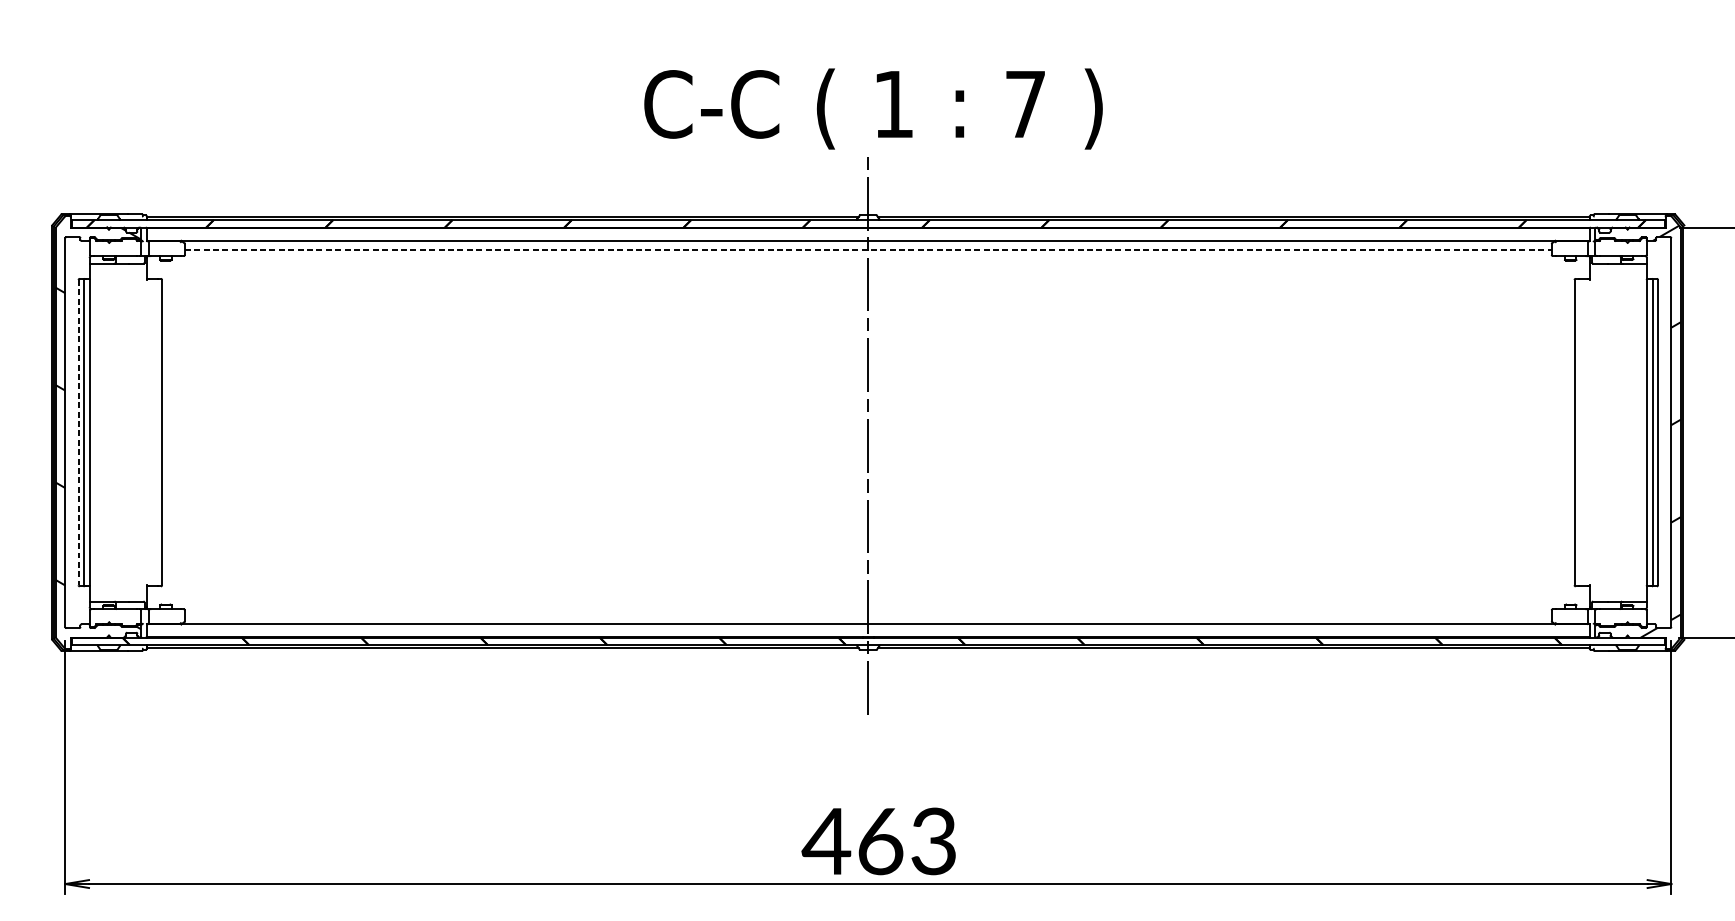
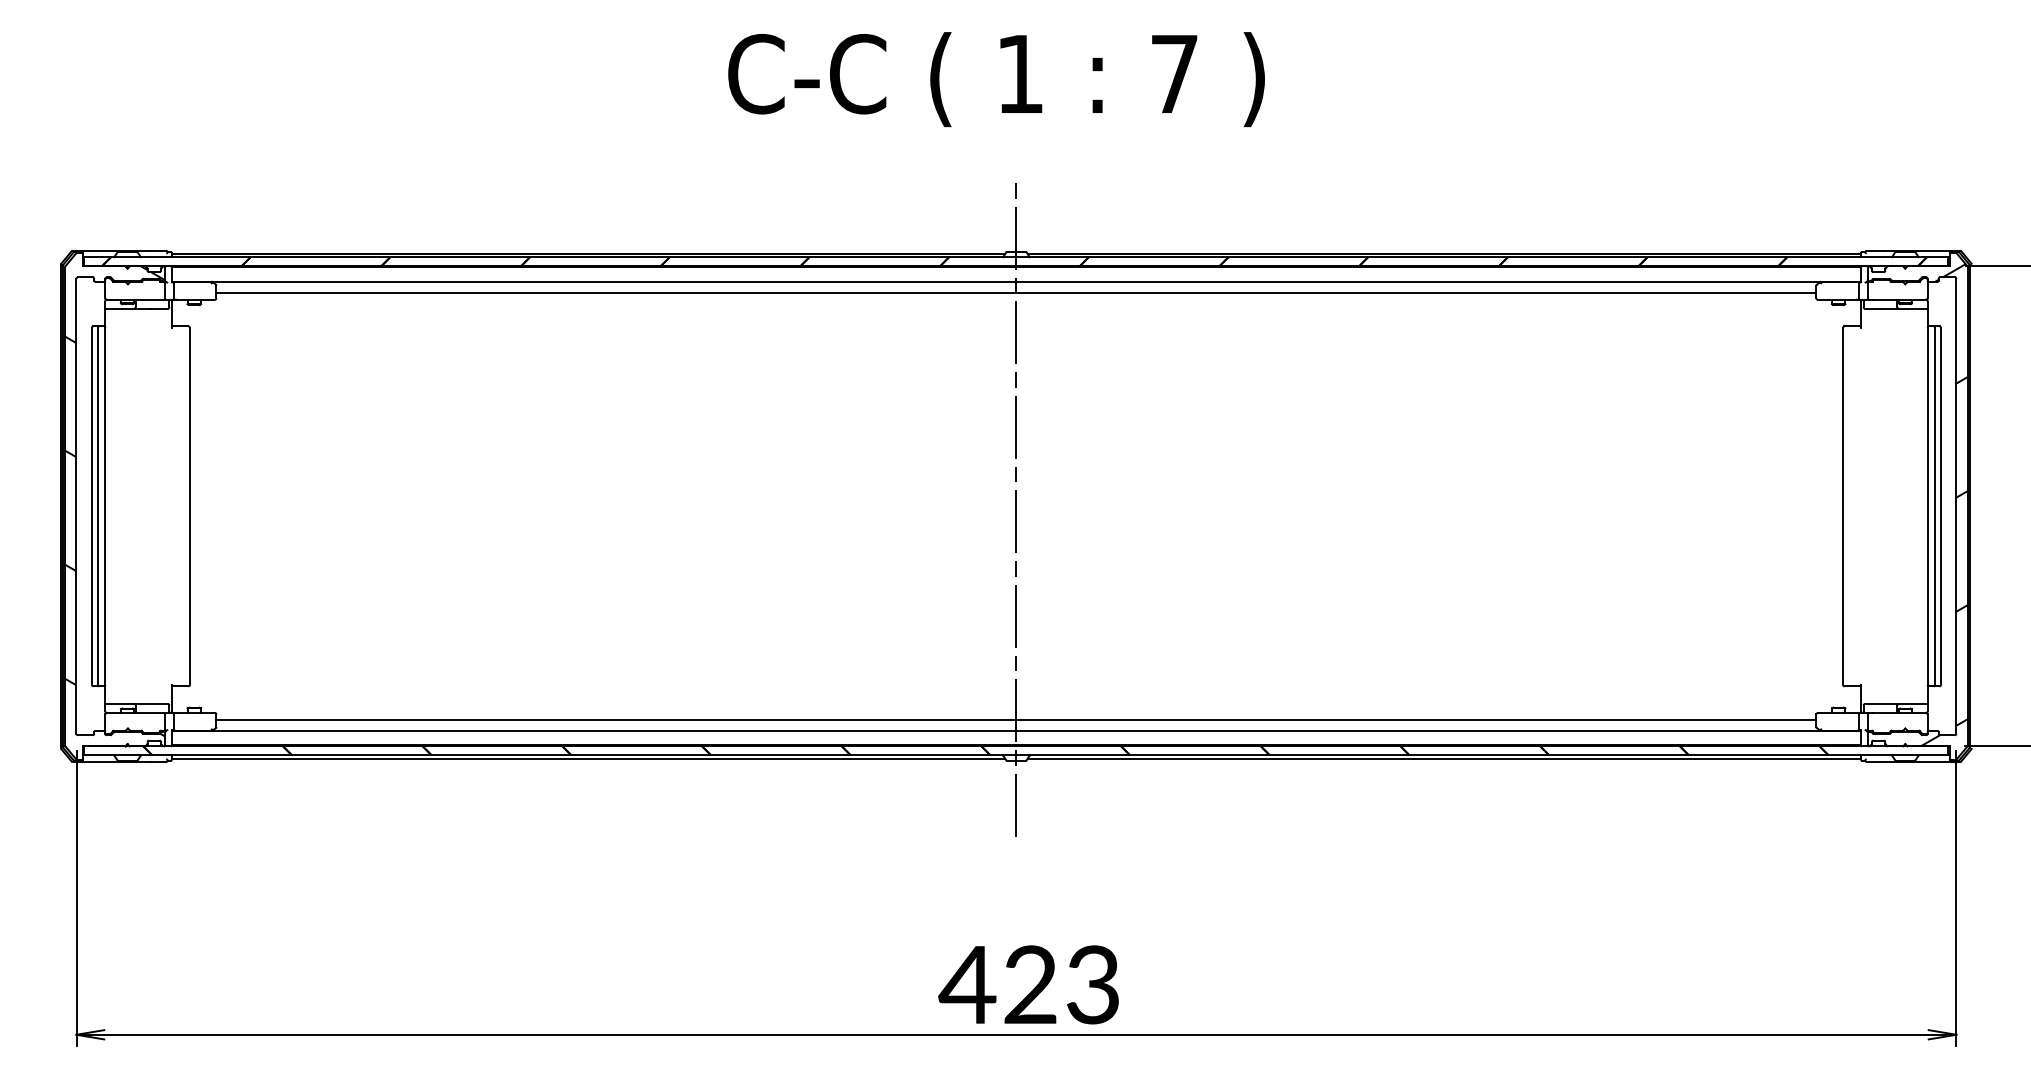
text: (873, 108) -> (996, 79), moved
line: (868, 250) -> (1016, 293), dashed -> solid
line: (78, 432) -> (92, 506), dashed -> solid
line: (868, 614) -> (1016, 719), added
text: (880, 841) -> (1030, 984), 463 -> 423

